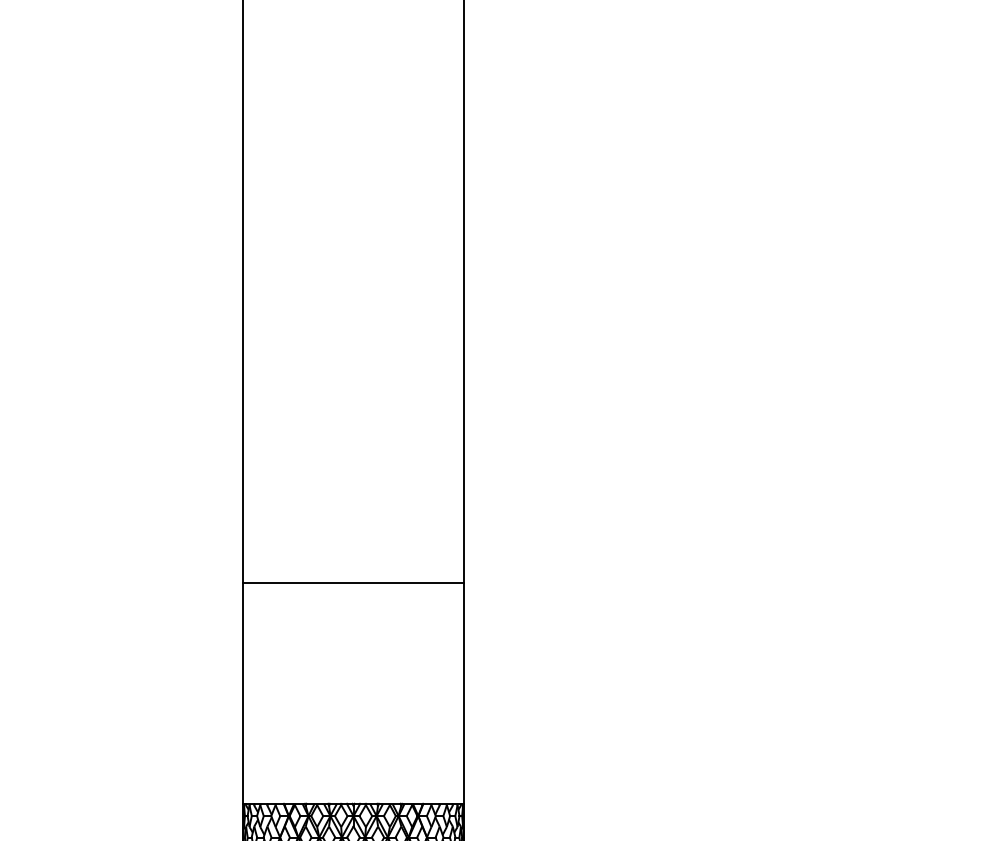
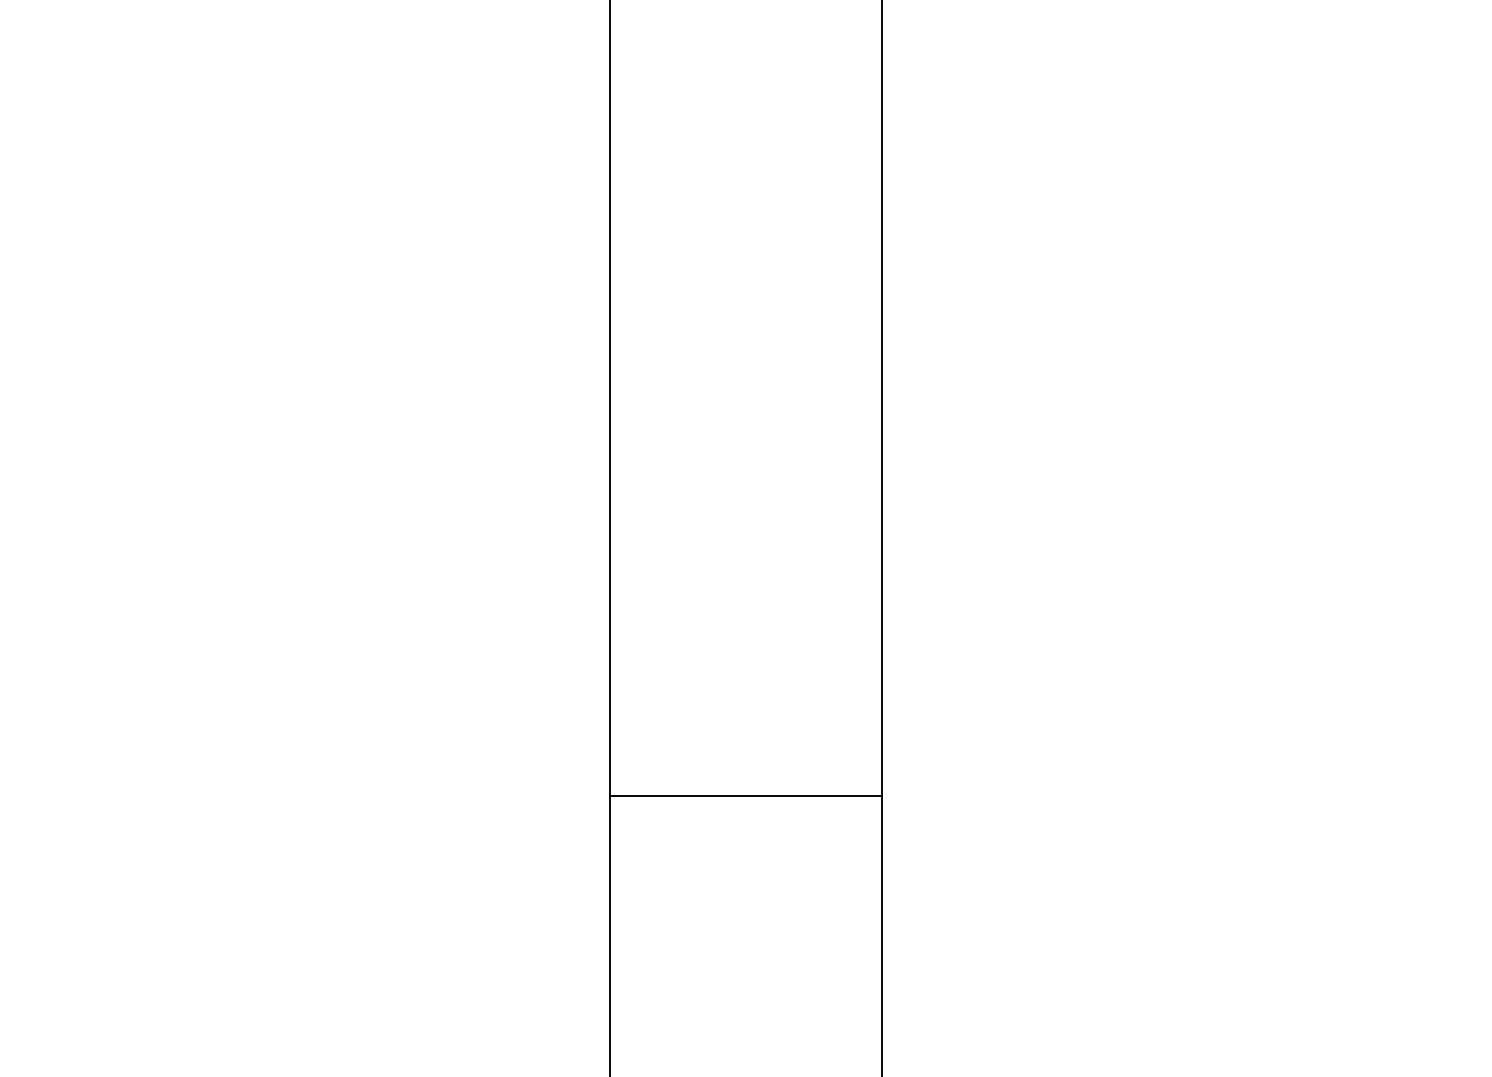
line: (353, 583) -> (745, 795), moved

